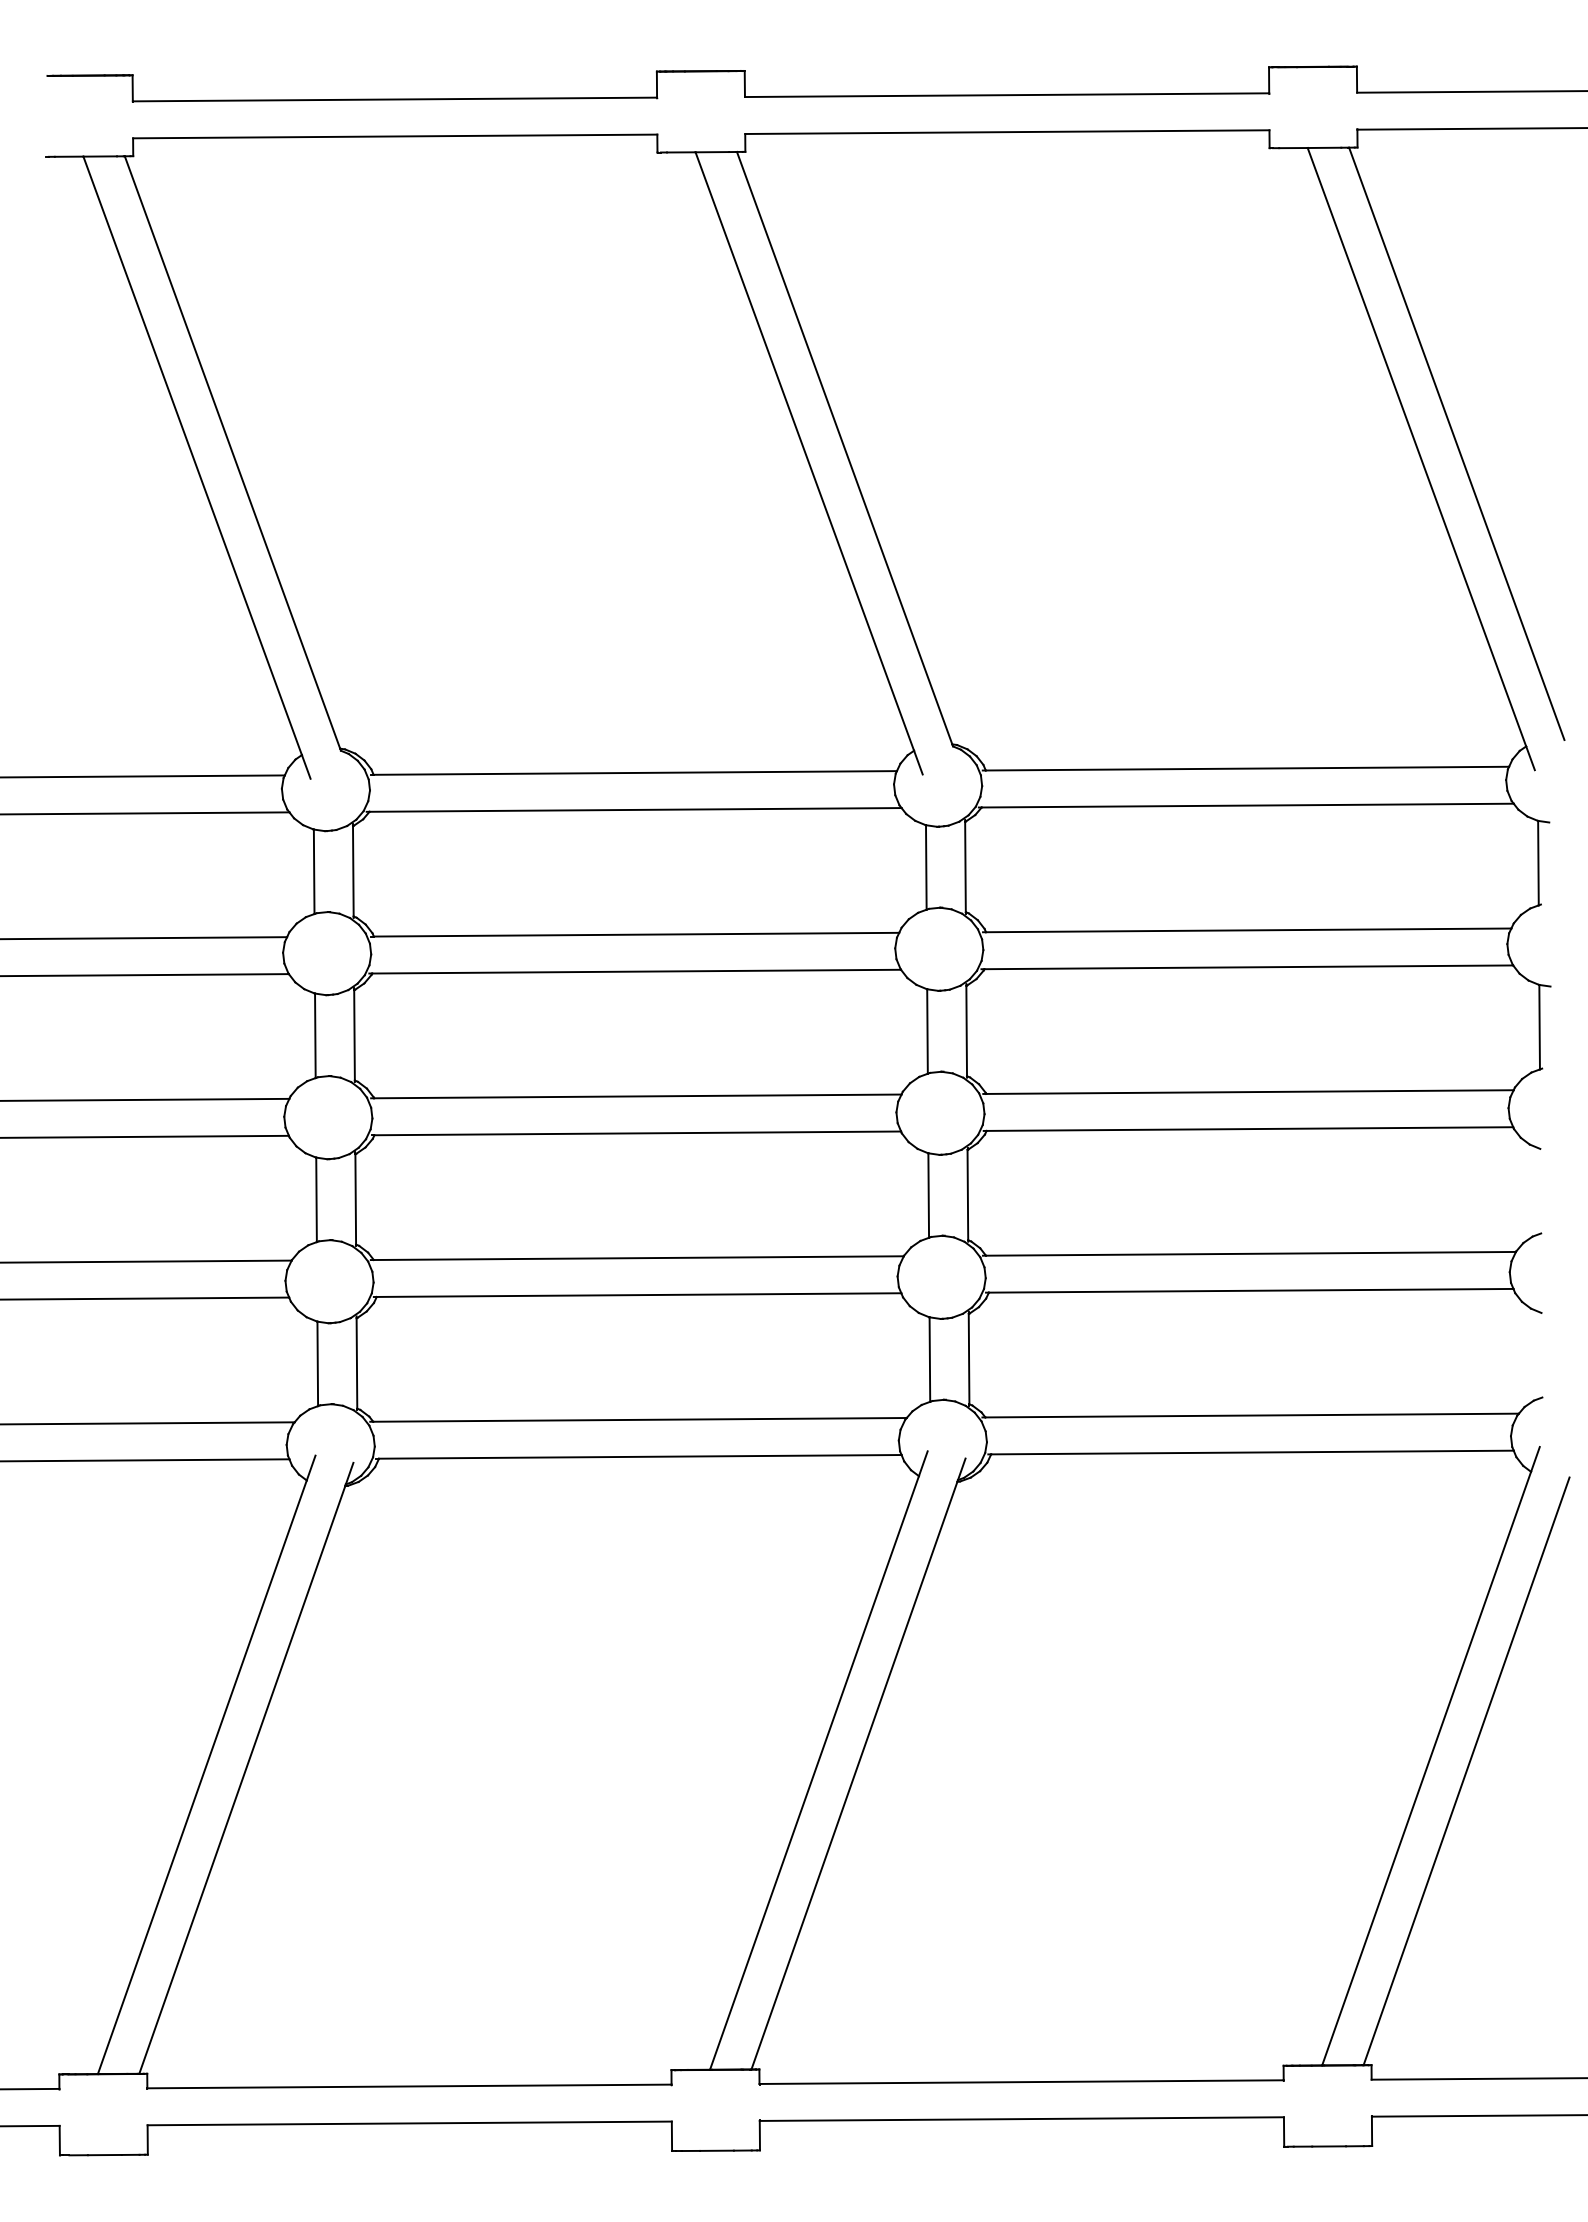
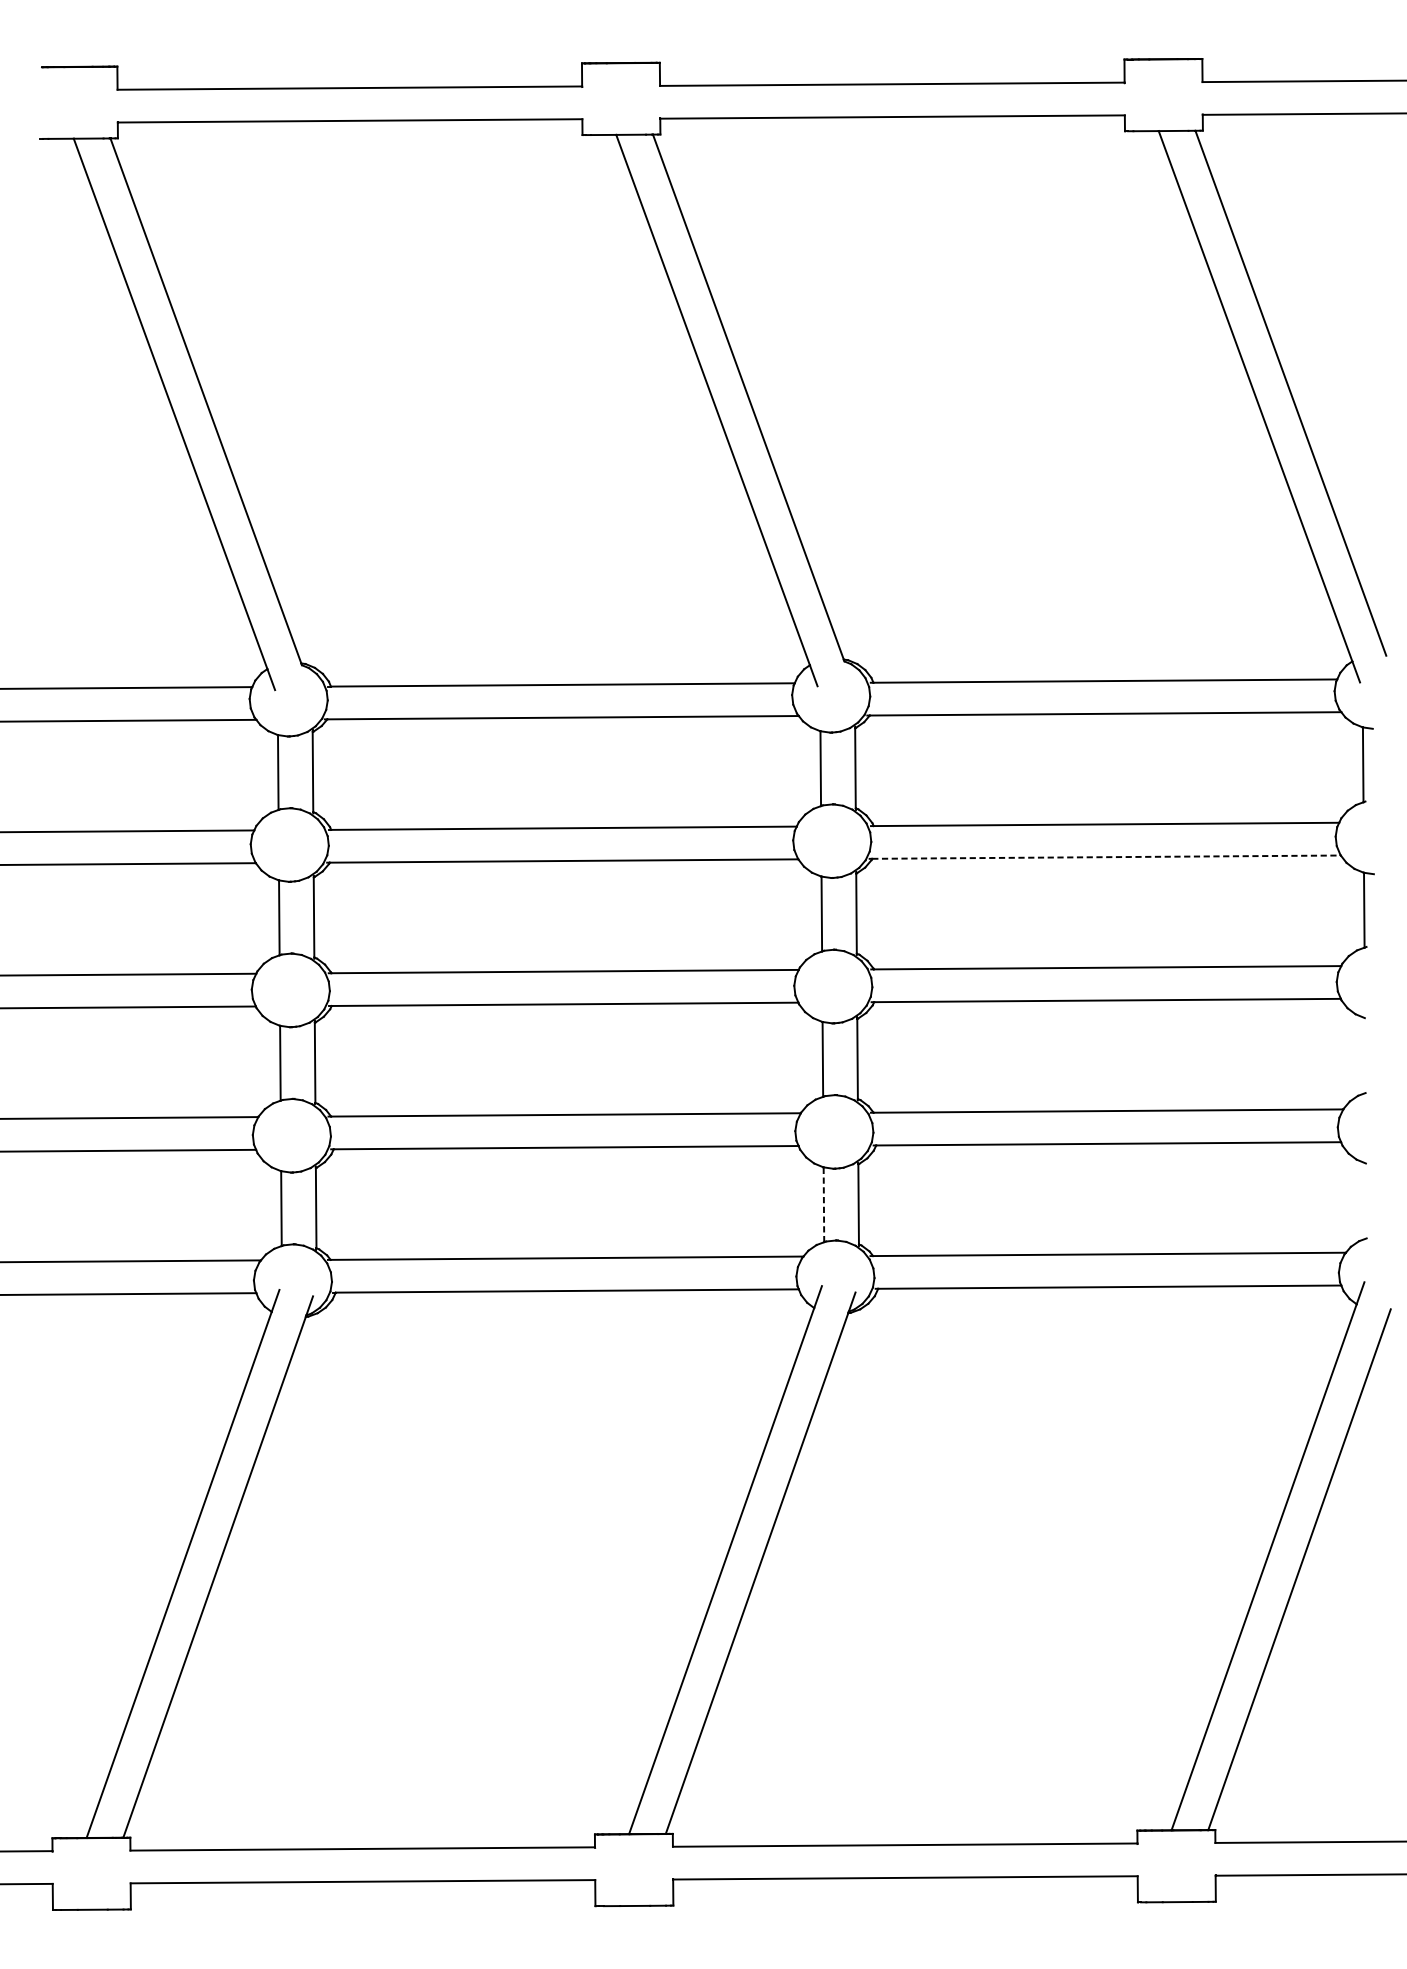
line: (1249, 967) -> (1107, 857), solid -> dashed
line: (929, 1359) -> (823, 1204), solid -> dashed

